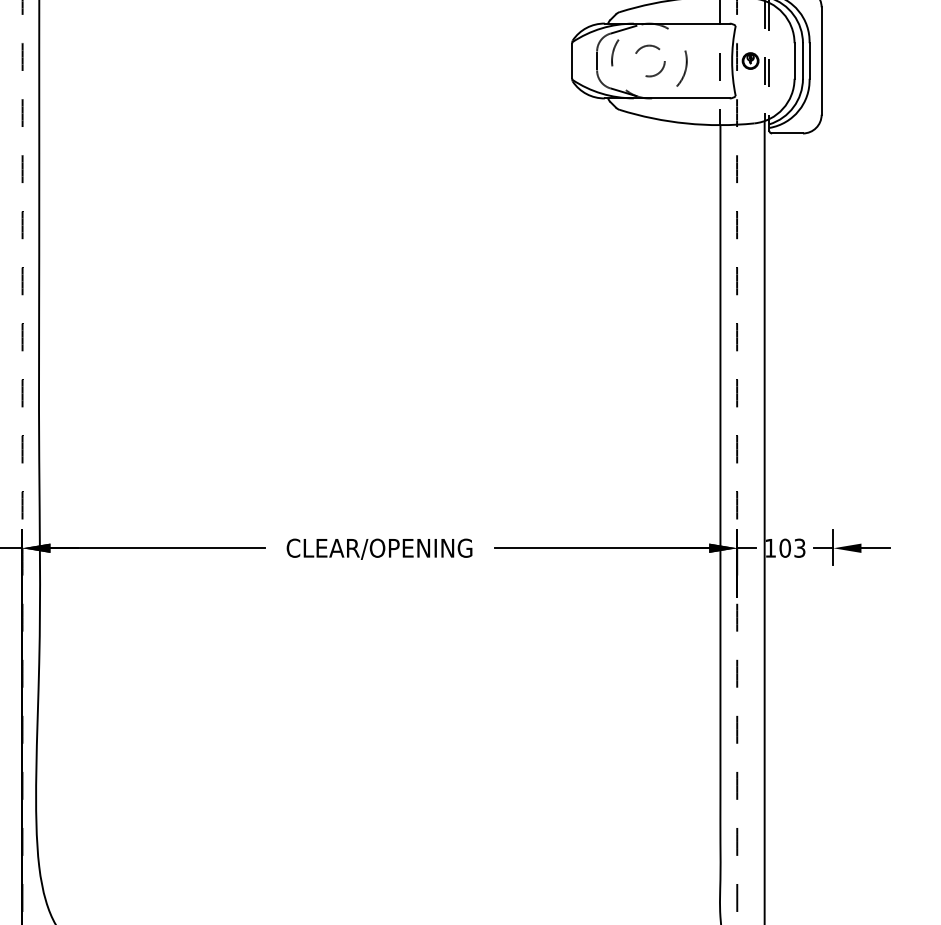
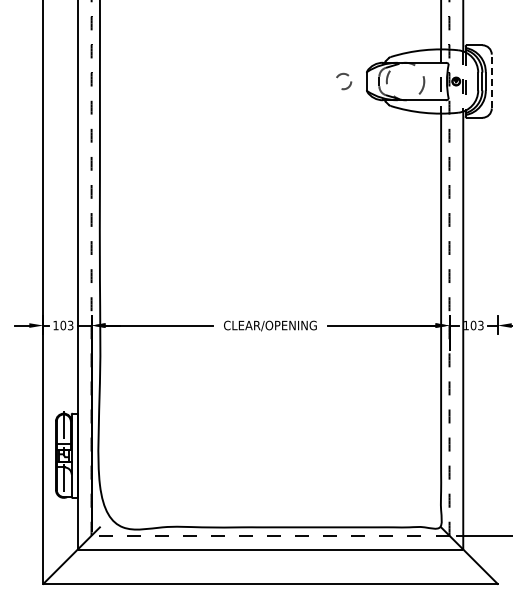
circle: (651, 60) -> (344, 81), moved
line: (821, 60) -> (491, 81), solid -> dashed

